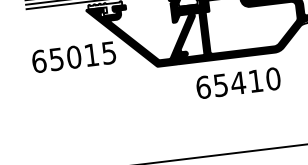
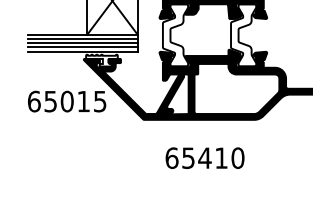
text: (237, 82) -> (204, 157), moved

